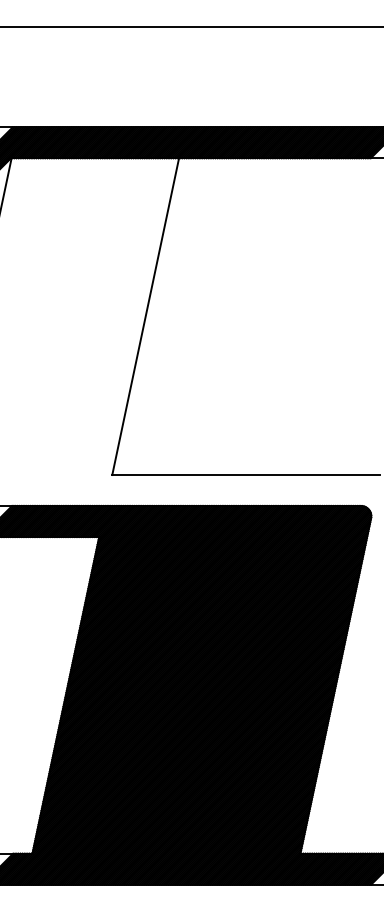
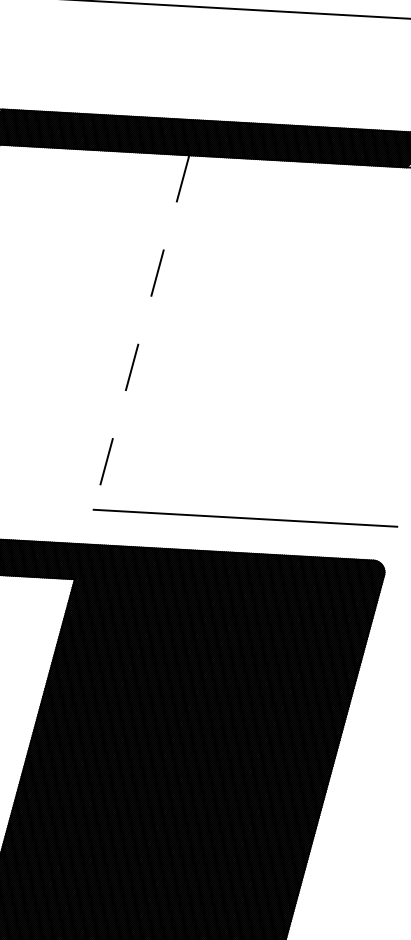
line: (145, 316) -> (141, 332), solid -> dashed

